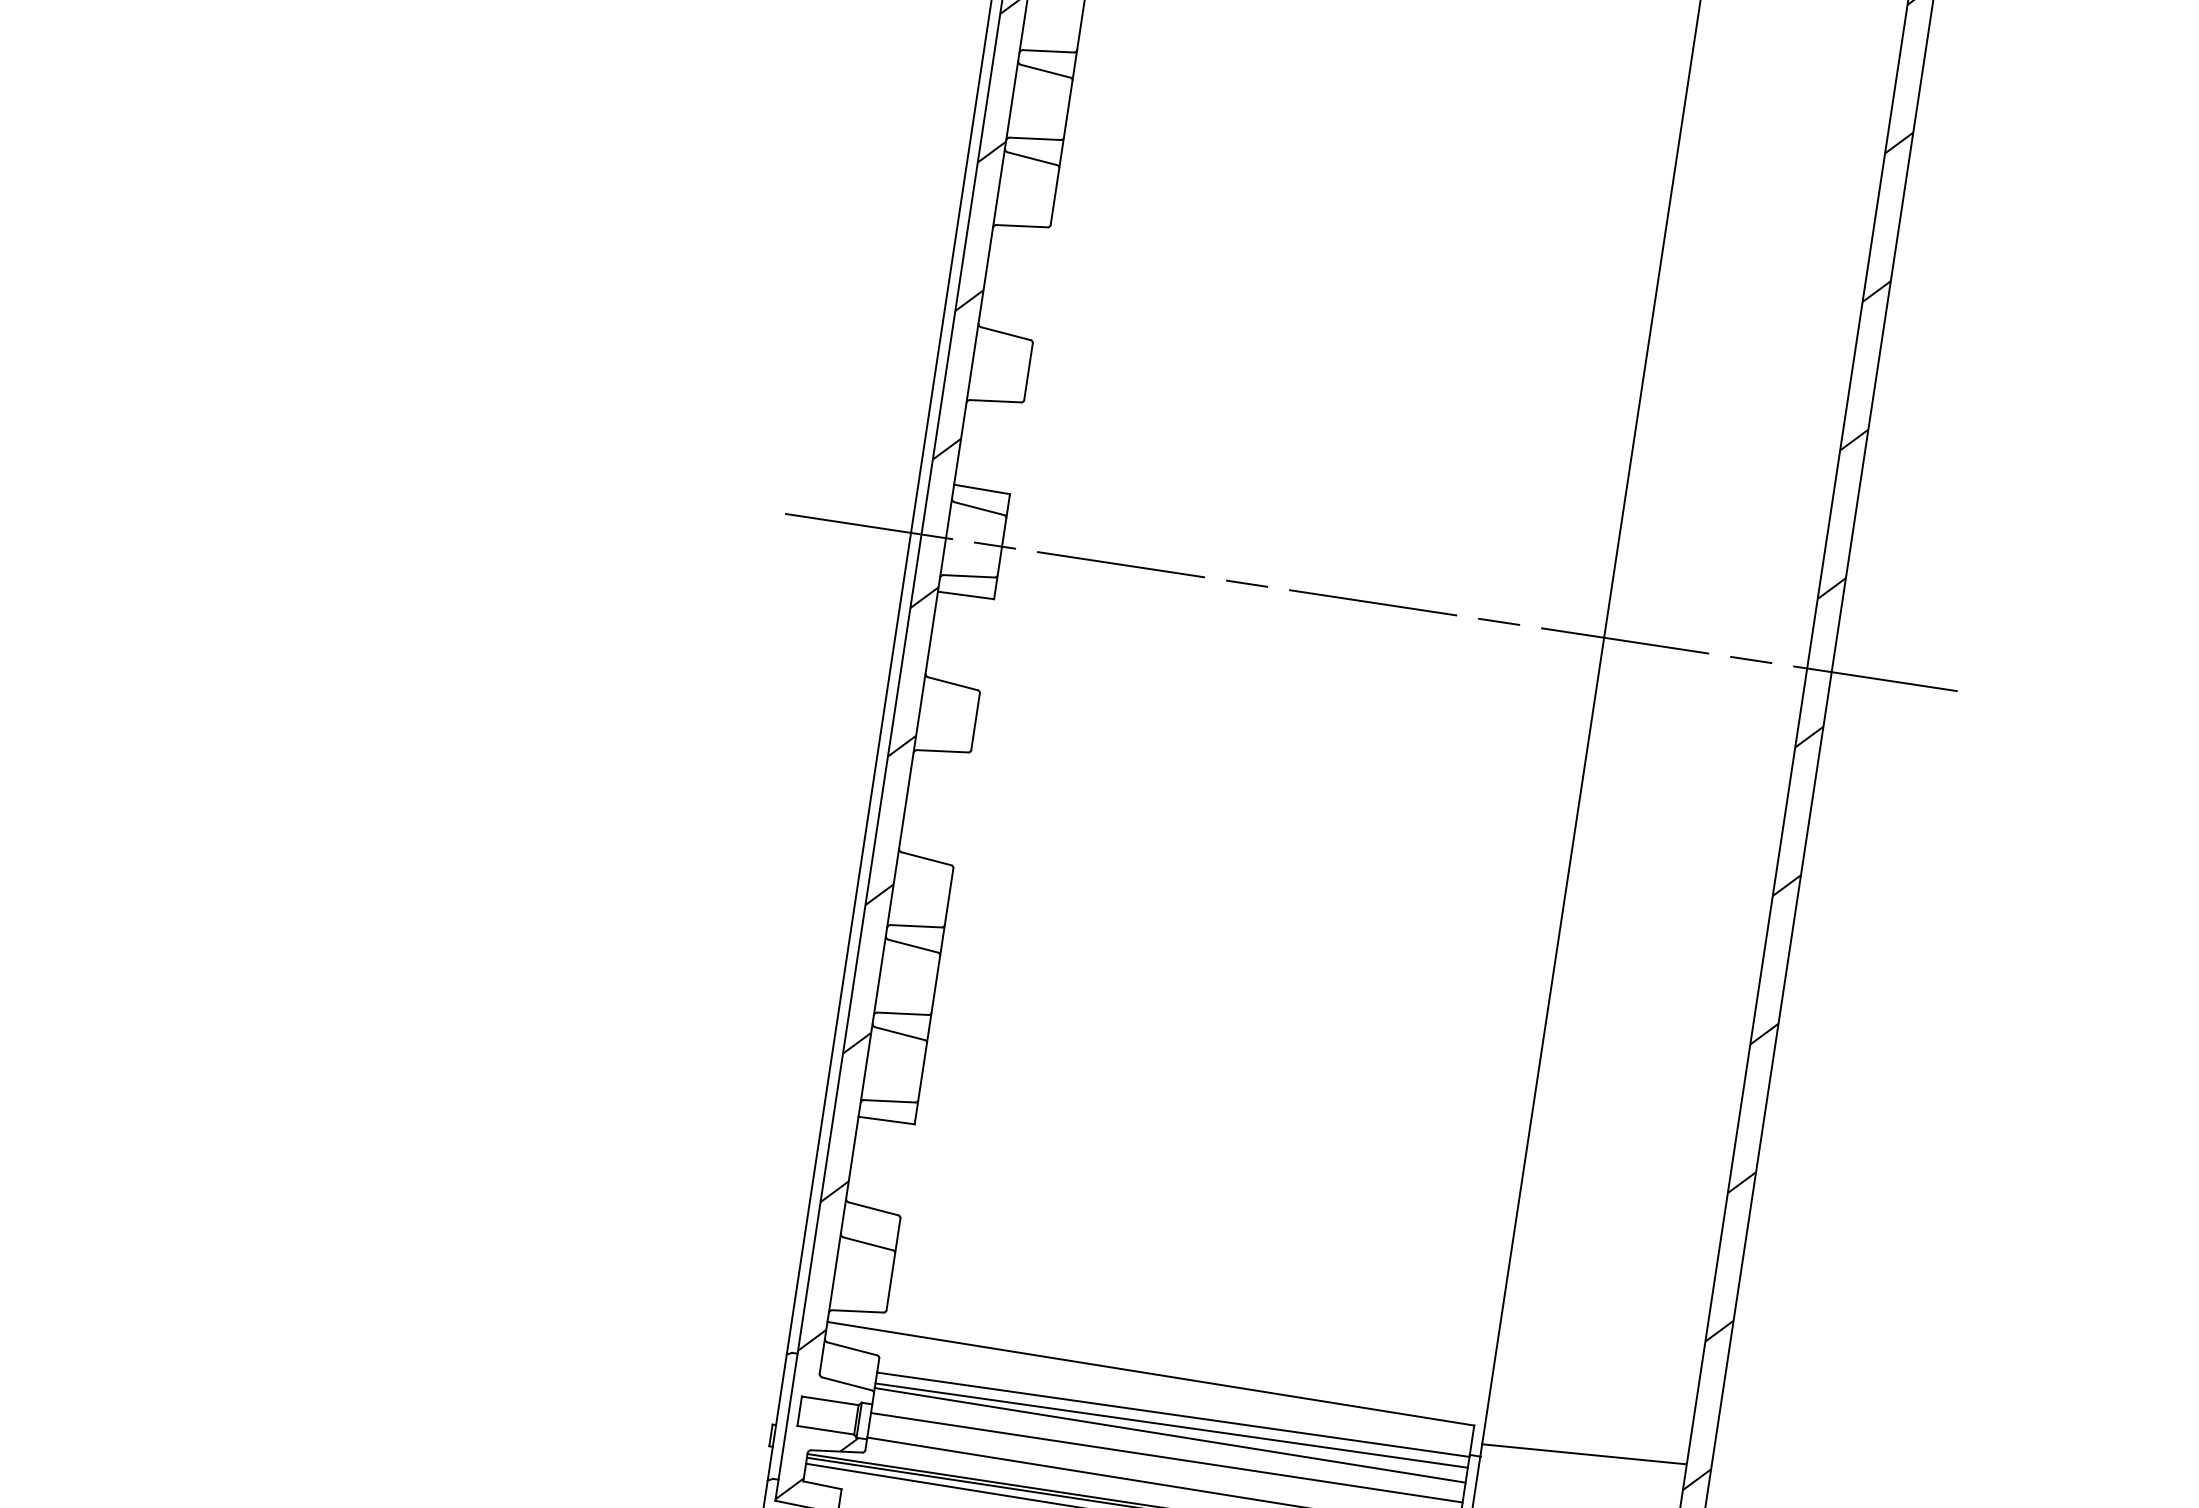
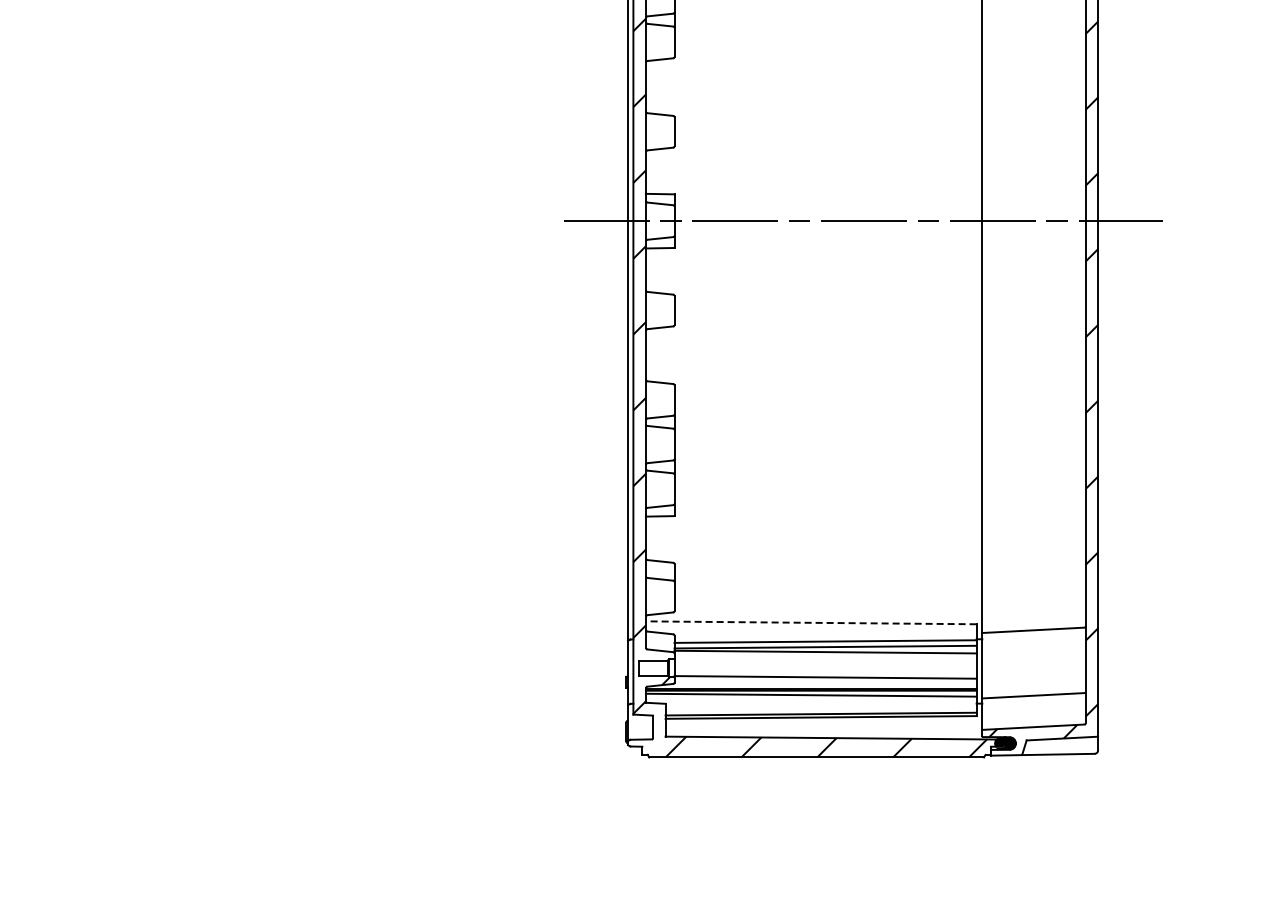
line: (1149, 1372) -> (810, 622), solid -> dashed
line: (1166, 1457) -> (825, 663), removed

